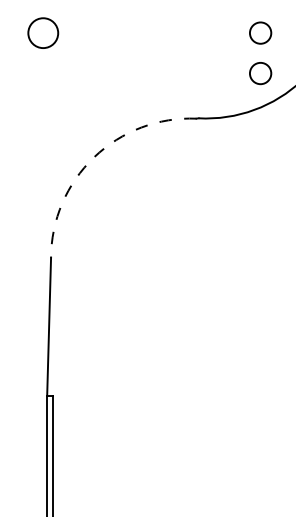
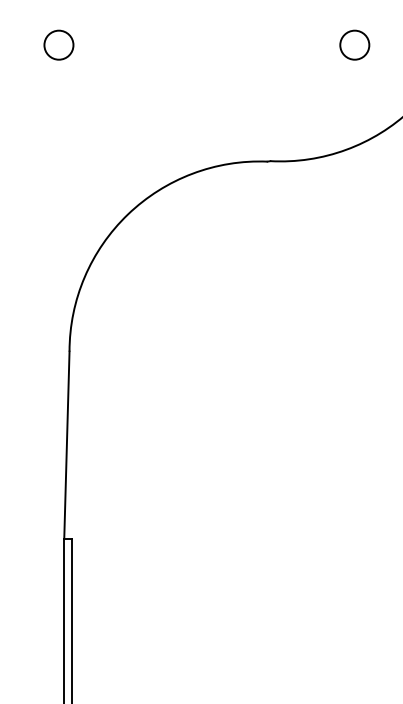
circle: (42, 32) -> (58, 44), size x0.71
circle: (260, 73) -> (354, 99), removed
arc: (94, 157) -> (128, 214), dashed -> solid

